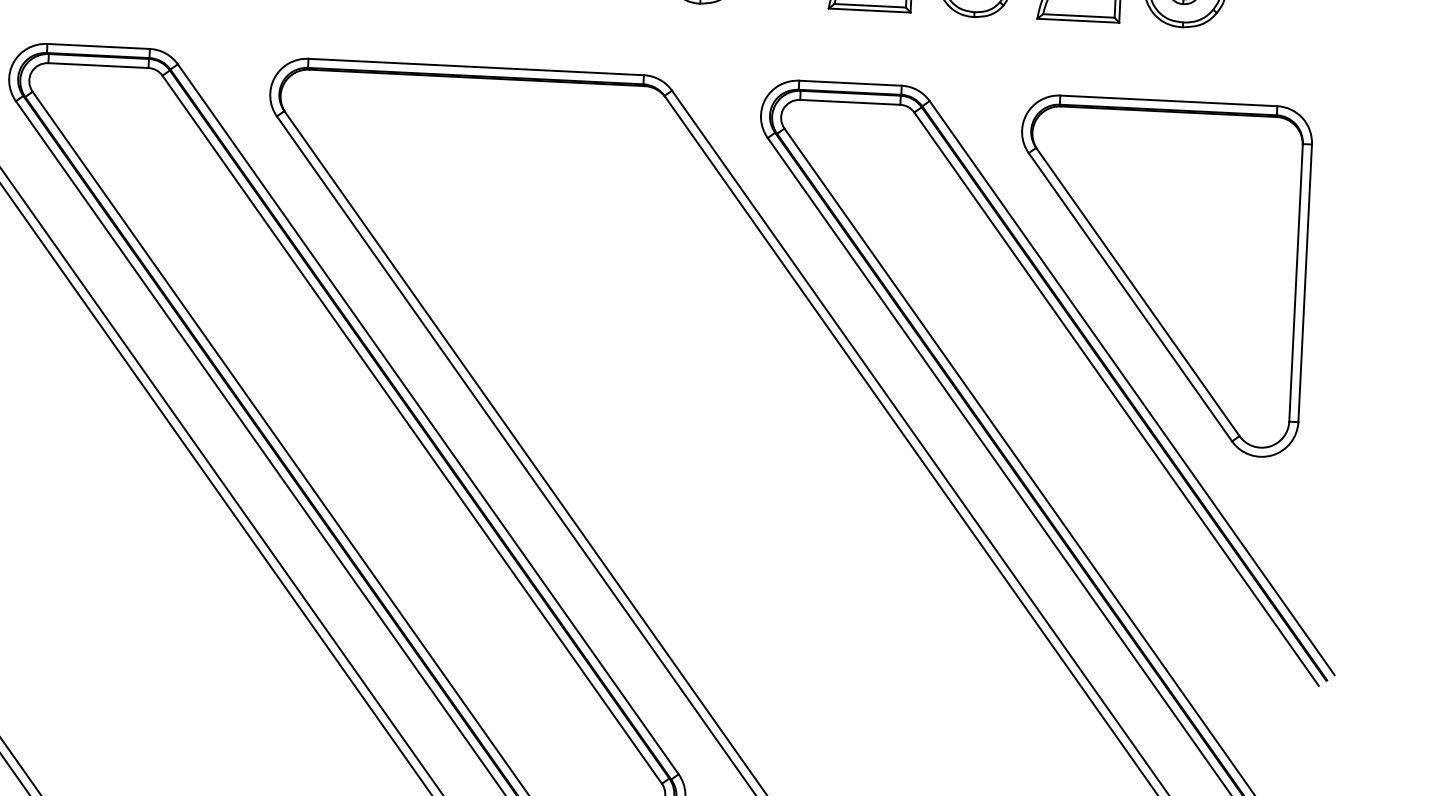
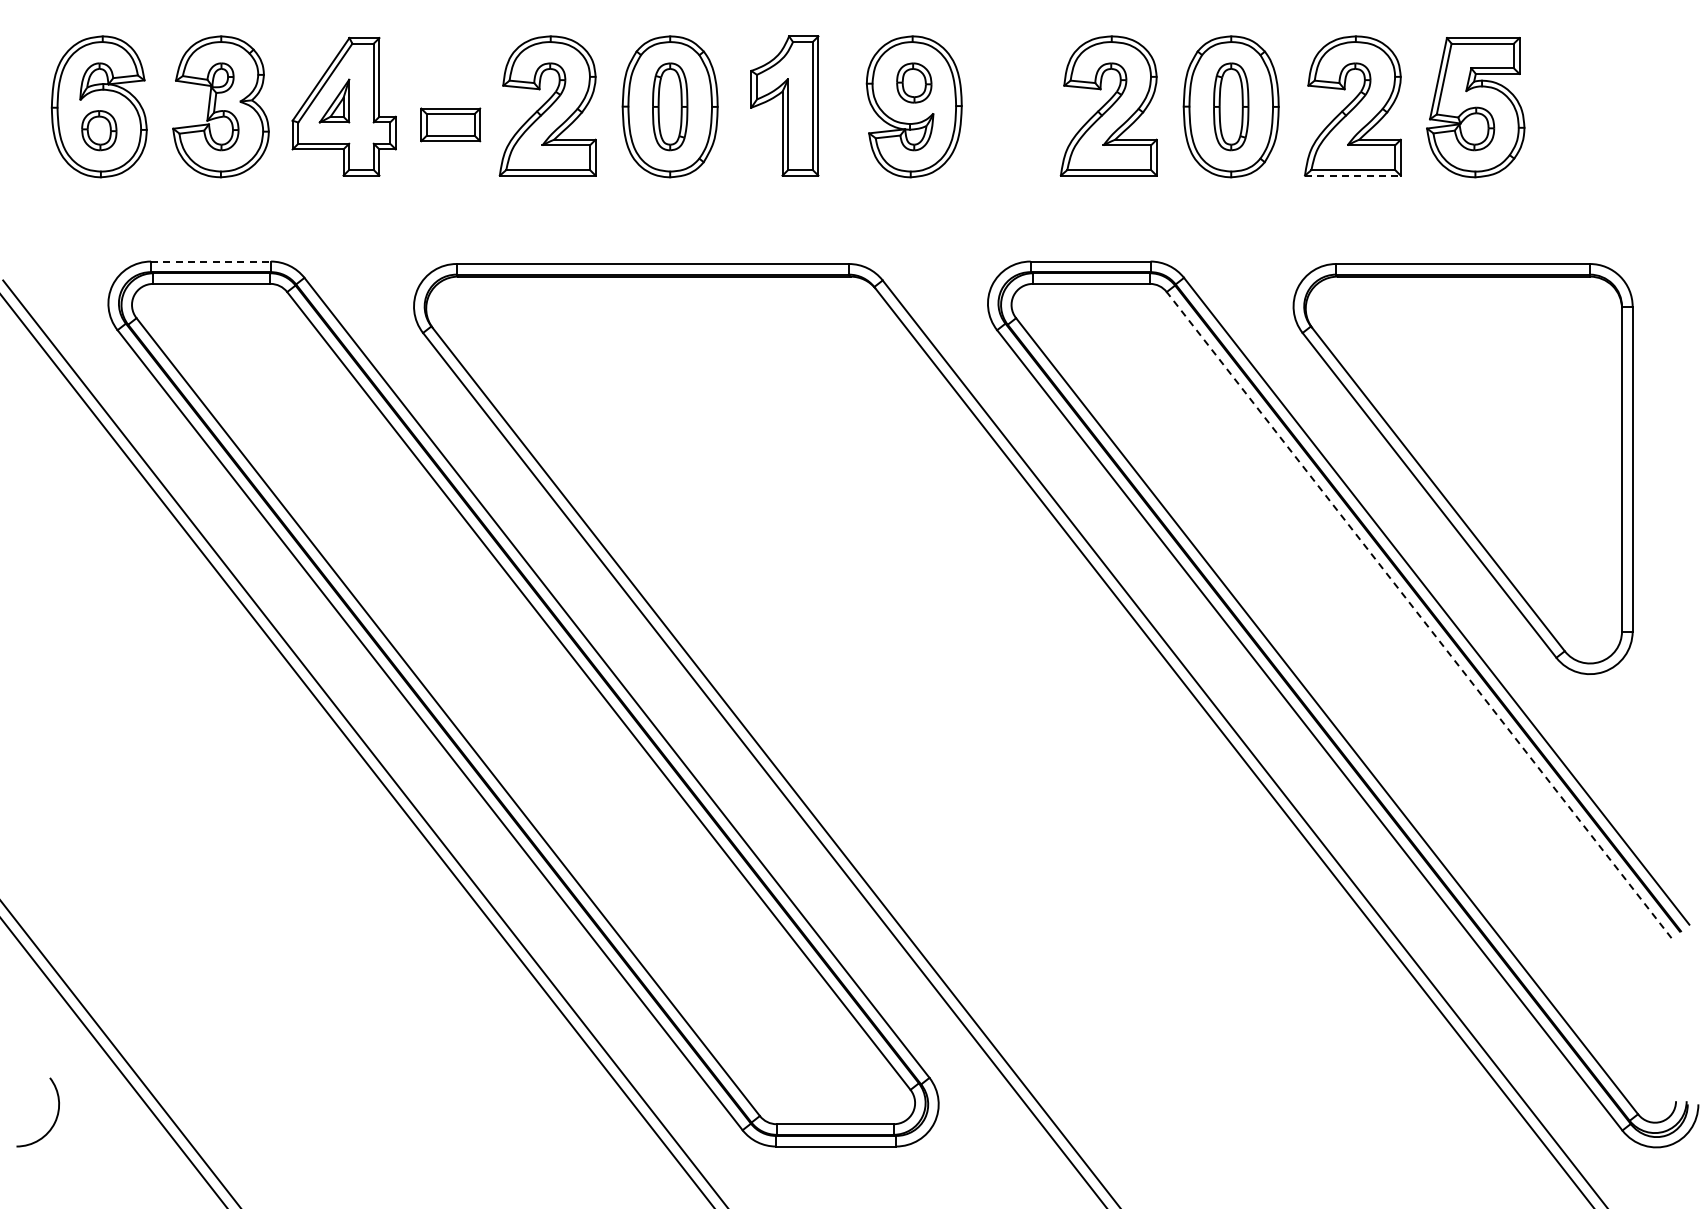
line: (1077, 20) -> (1352, 175), solid -> dashed
line: (99, 46) -> (211, 261), solid -> dashed
line: (1116, 399) -> (1419, 615), solid -> dashed

